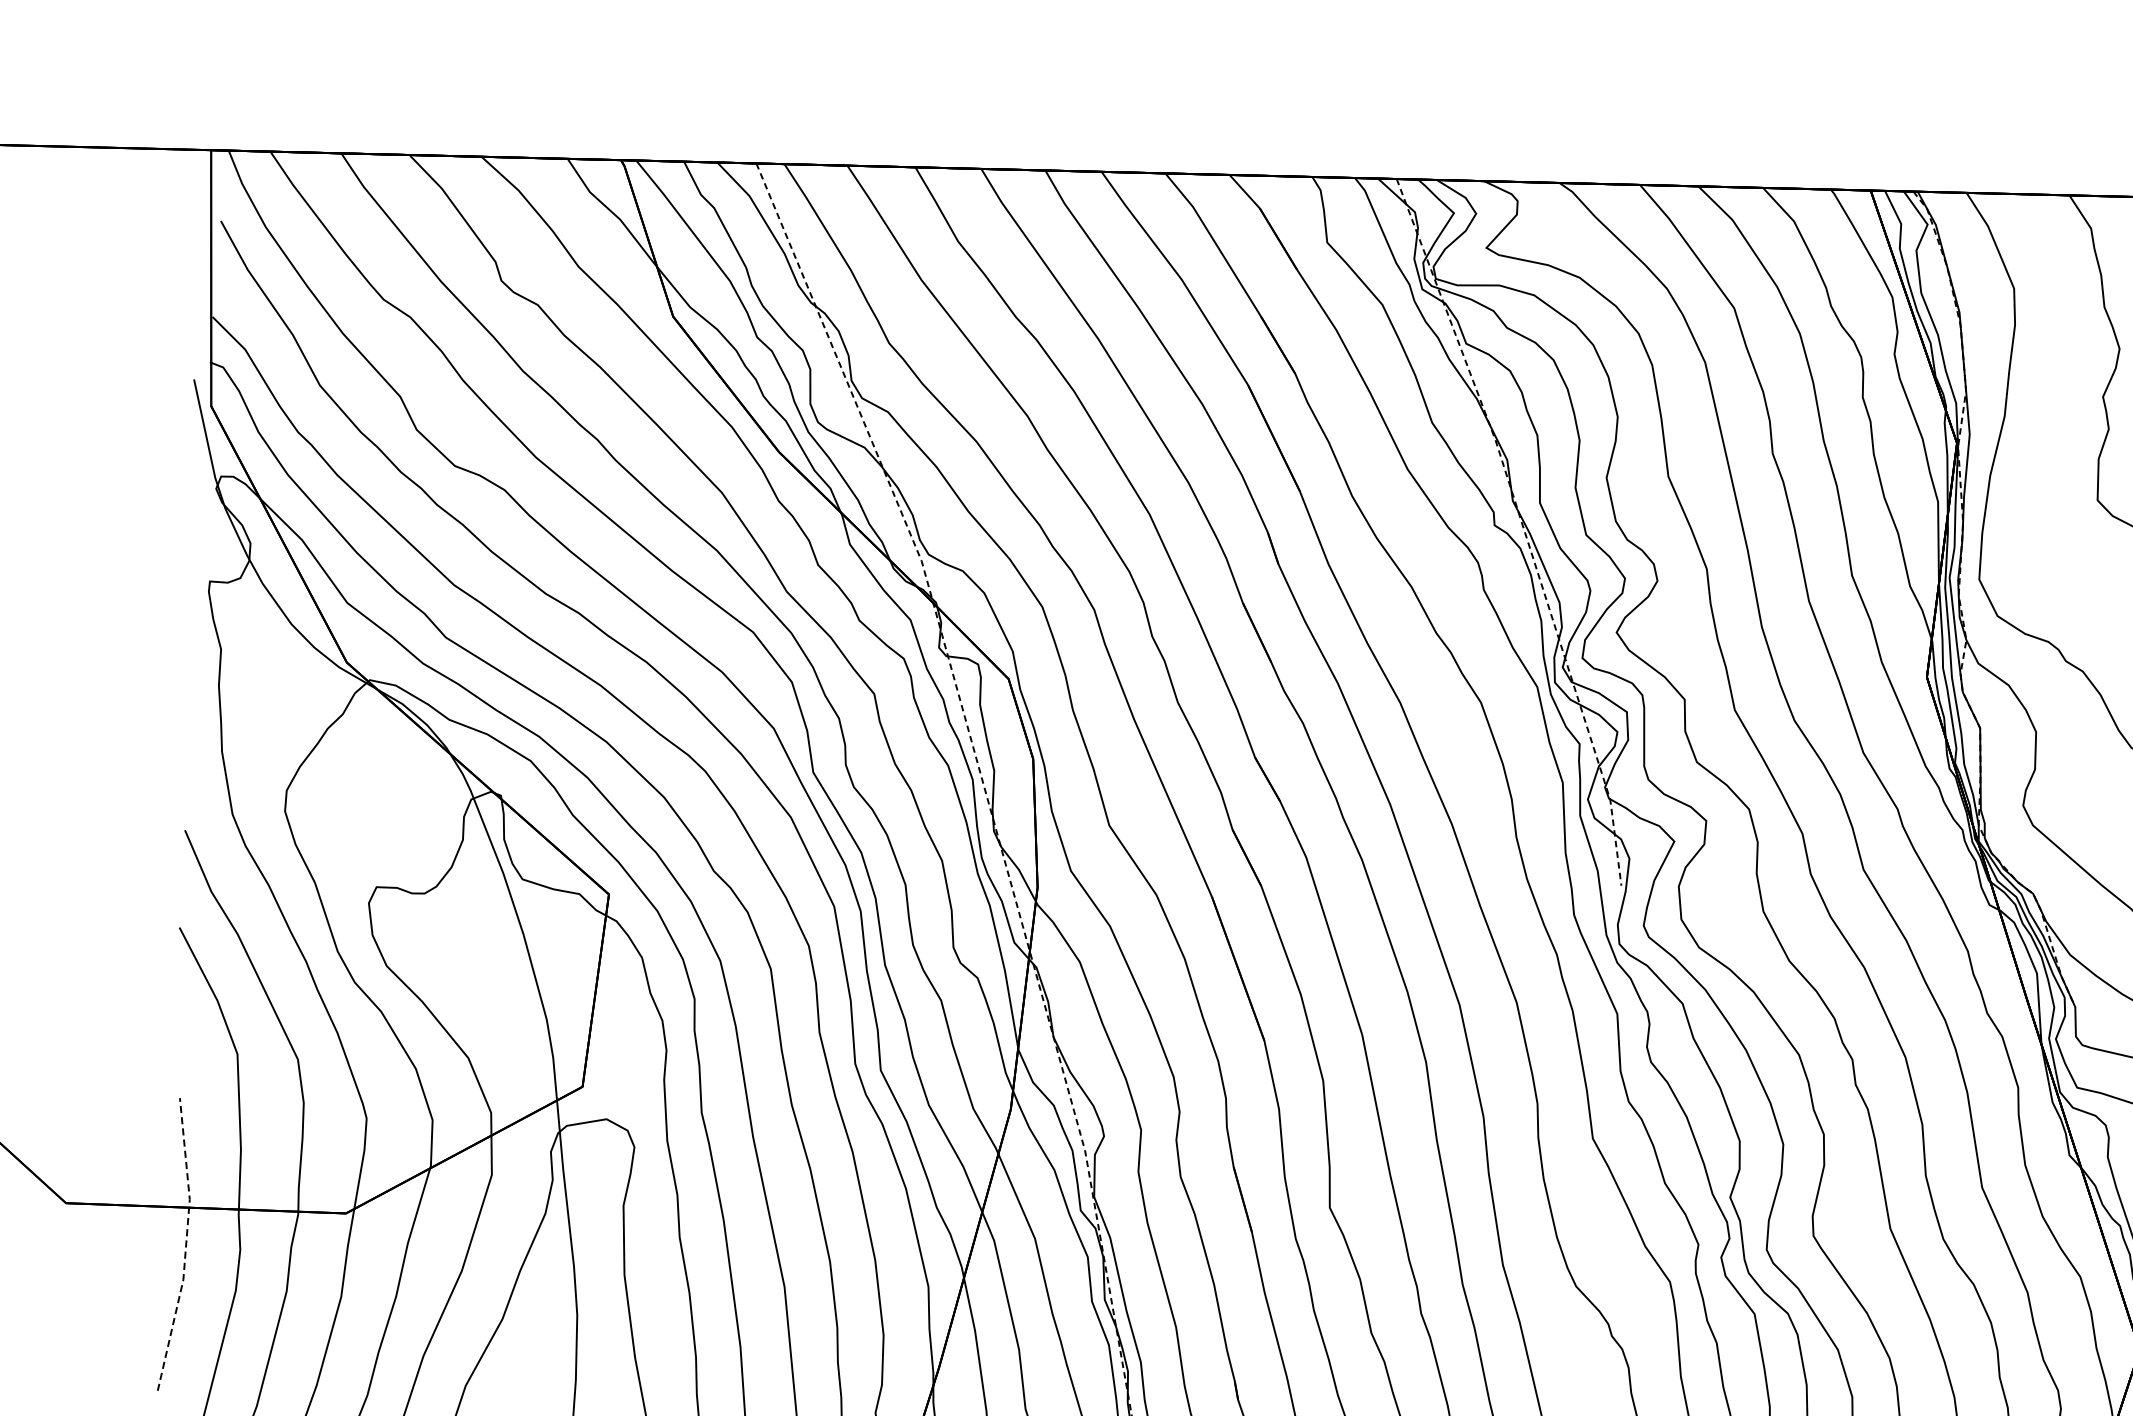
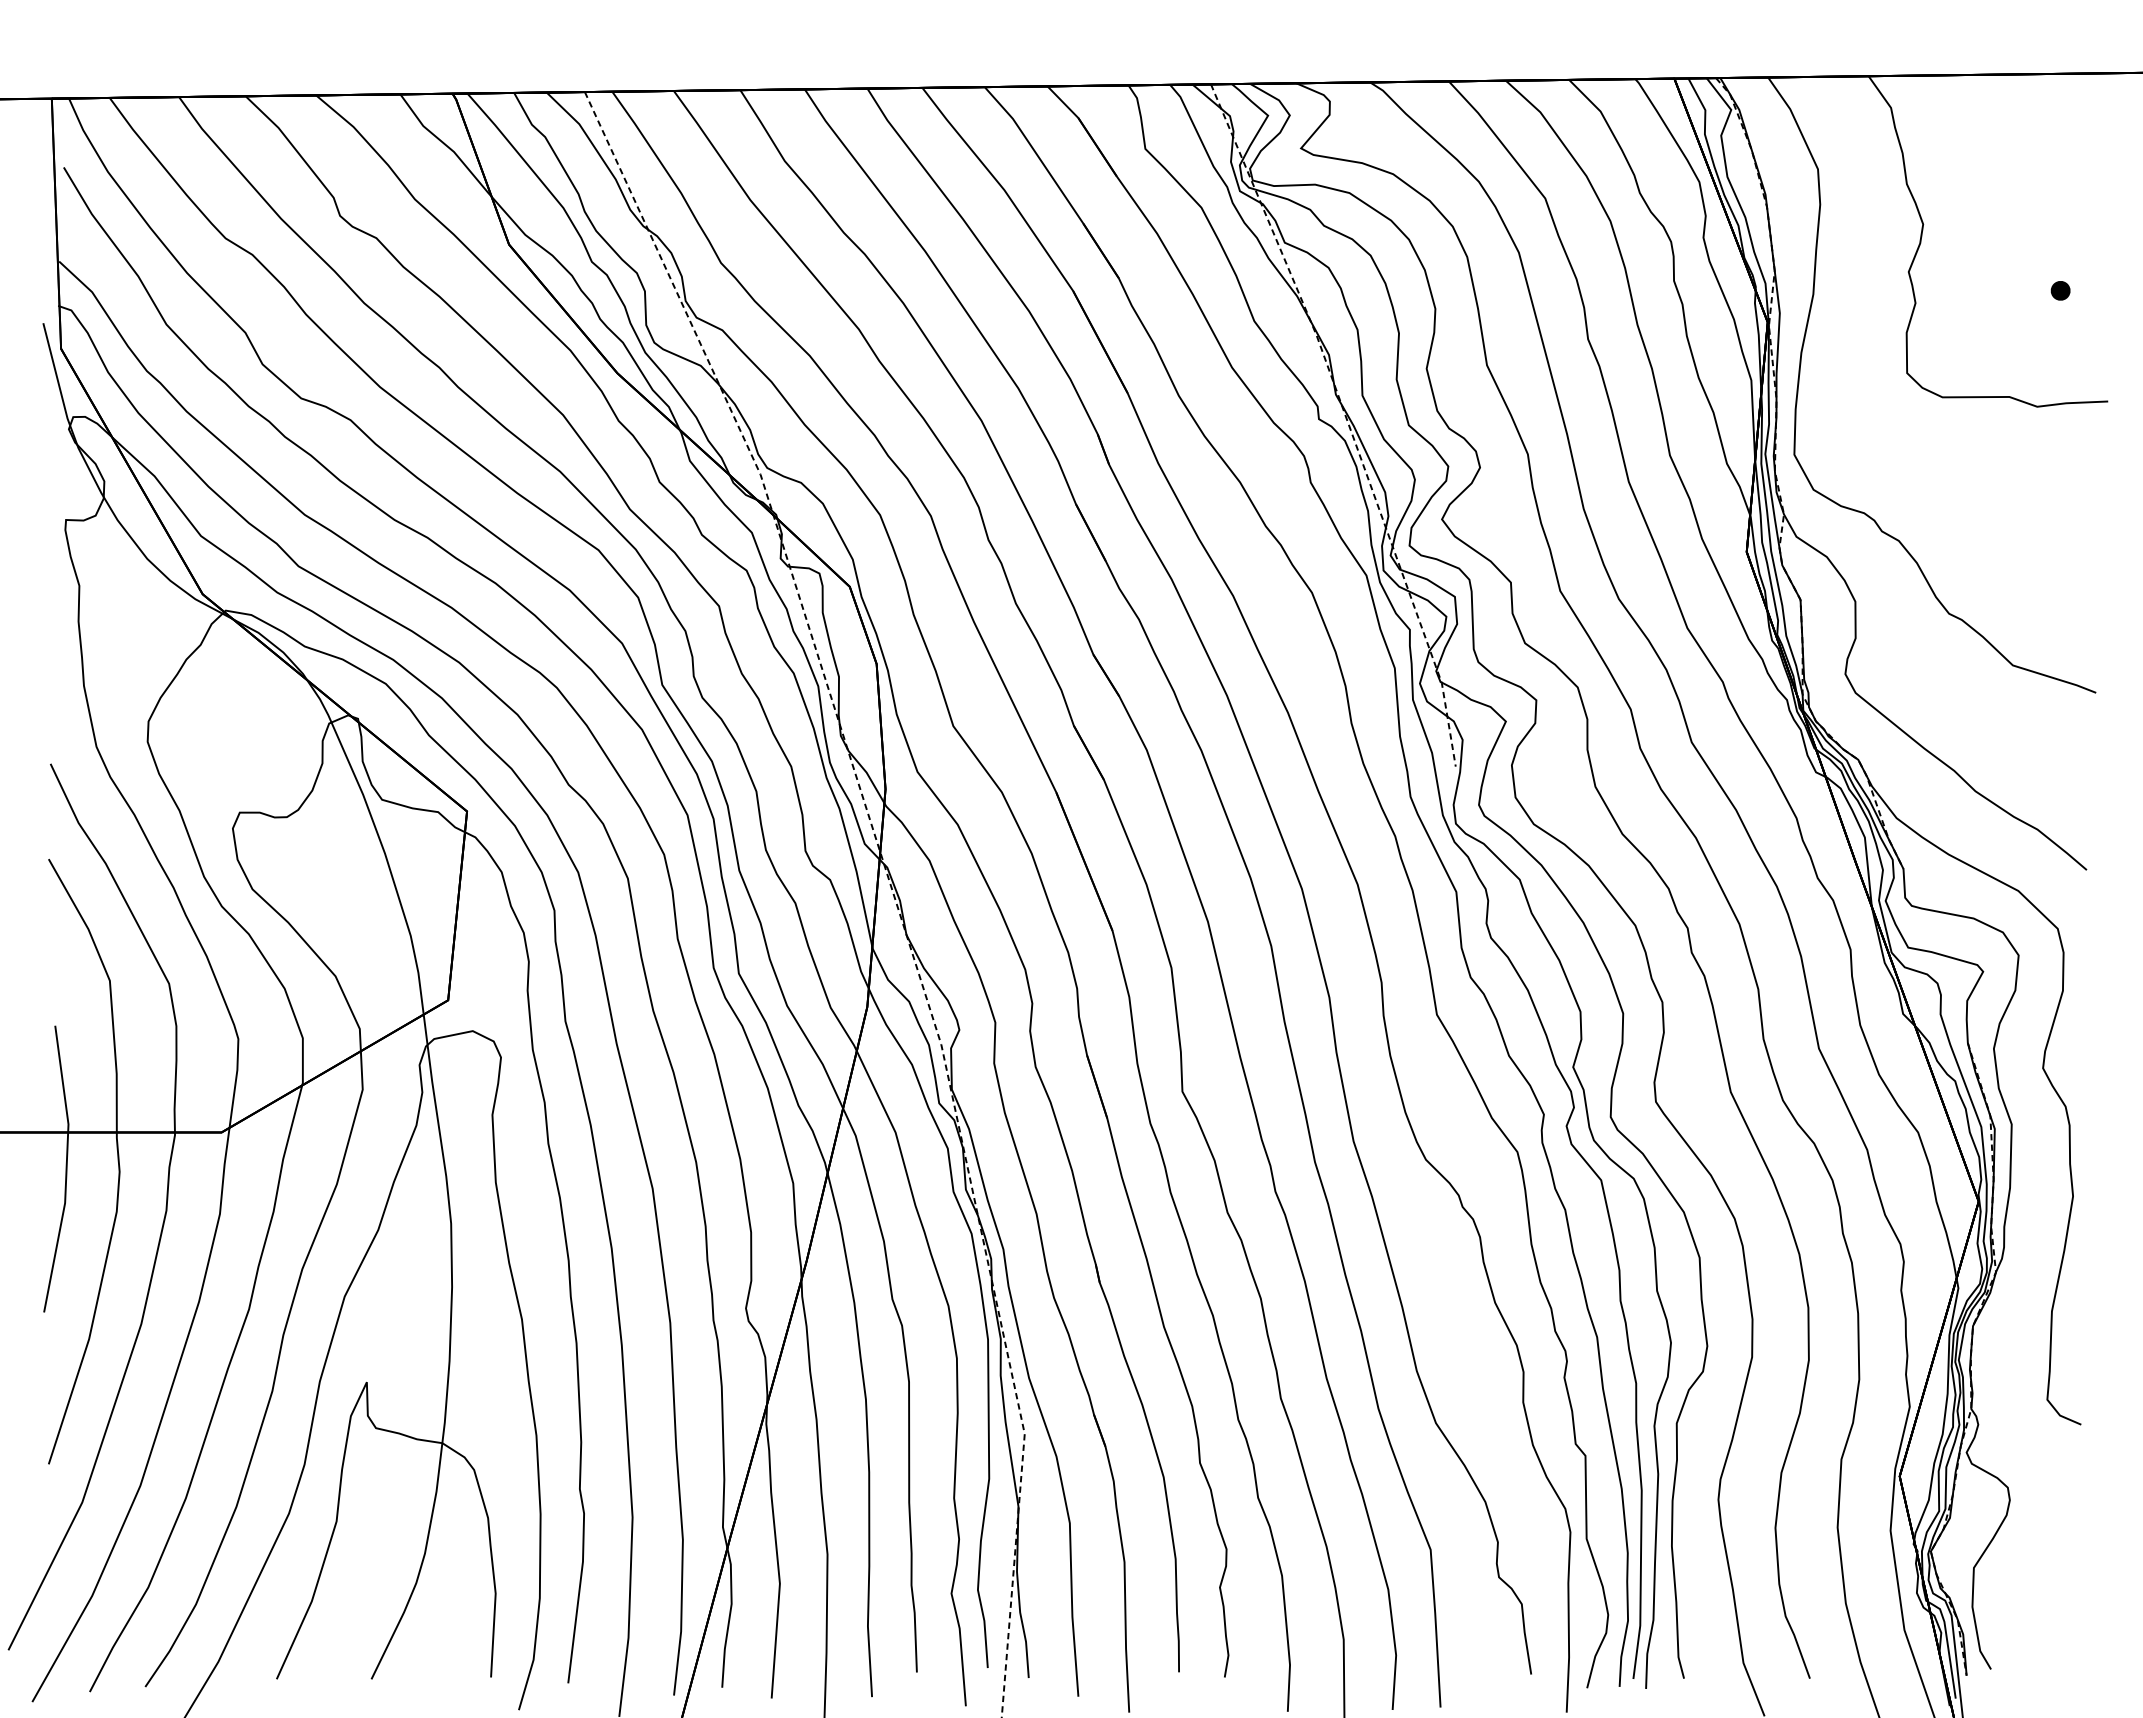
line: (186, 1245) -> (66, 1169), dashed -> solid

